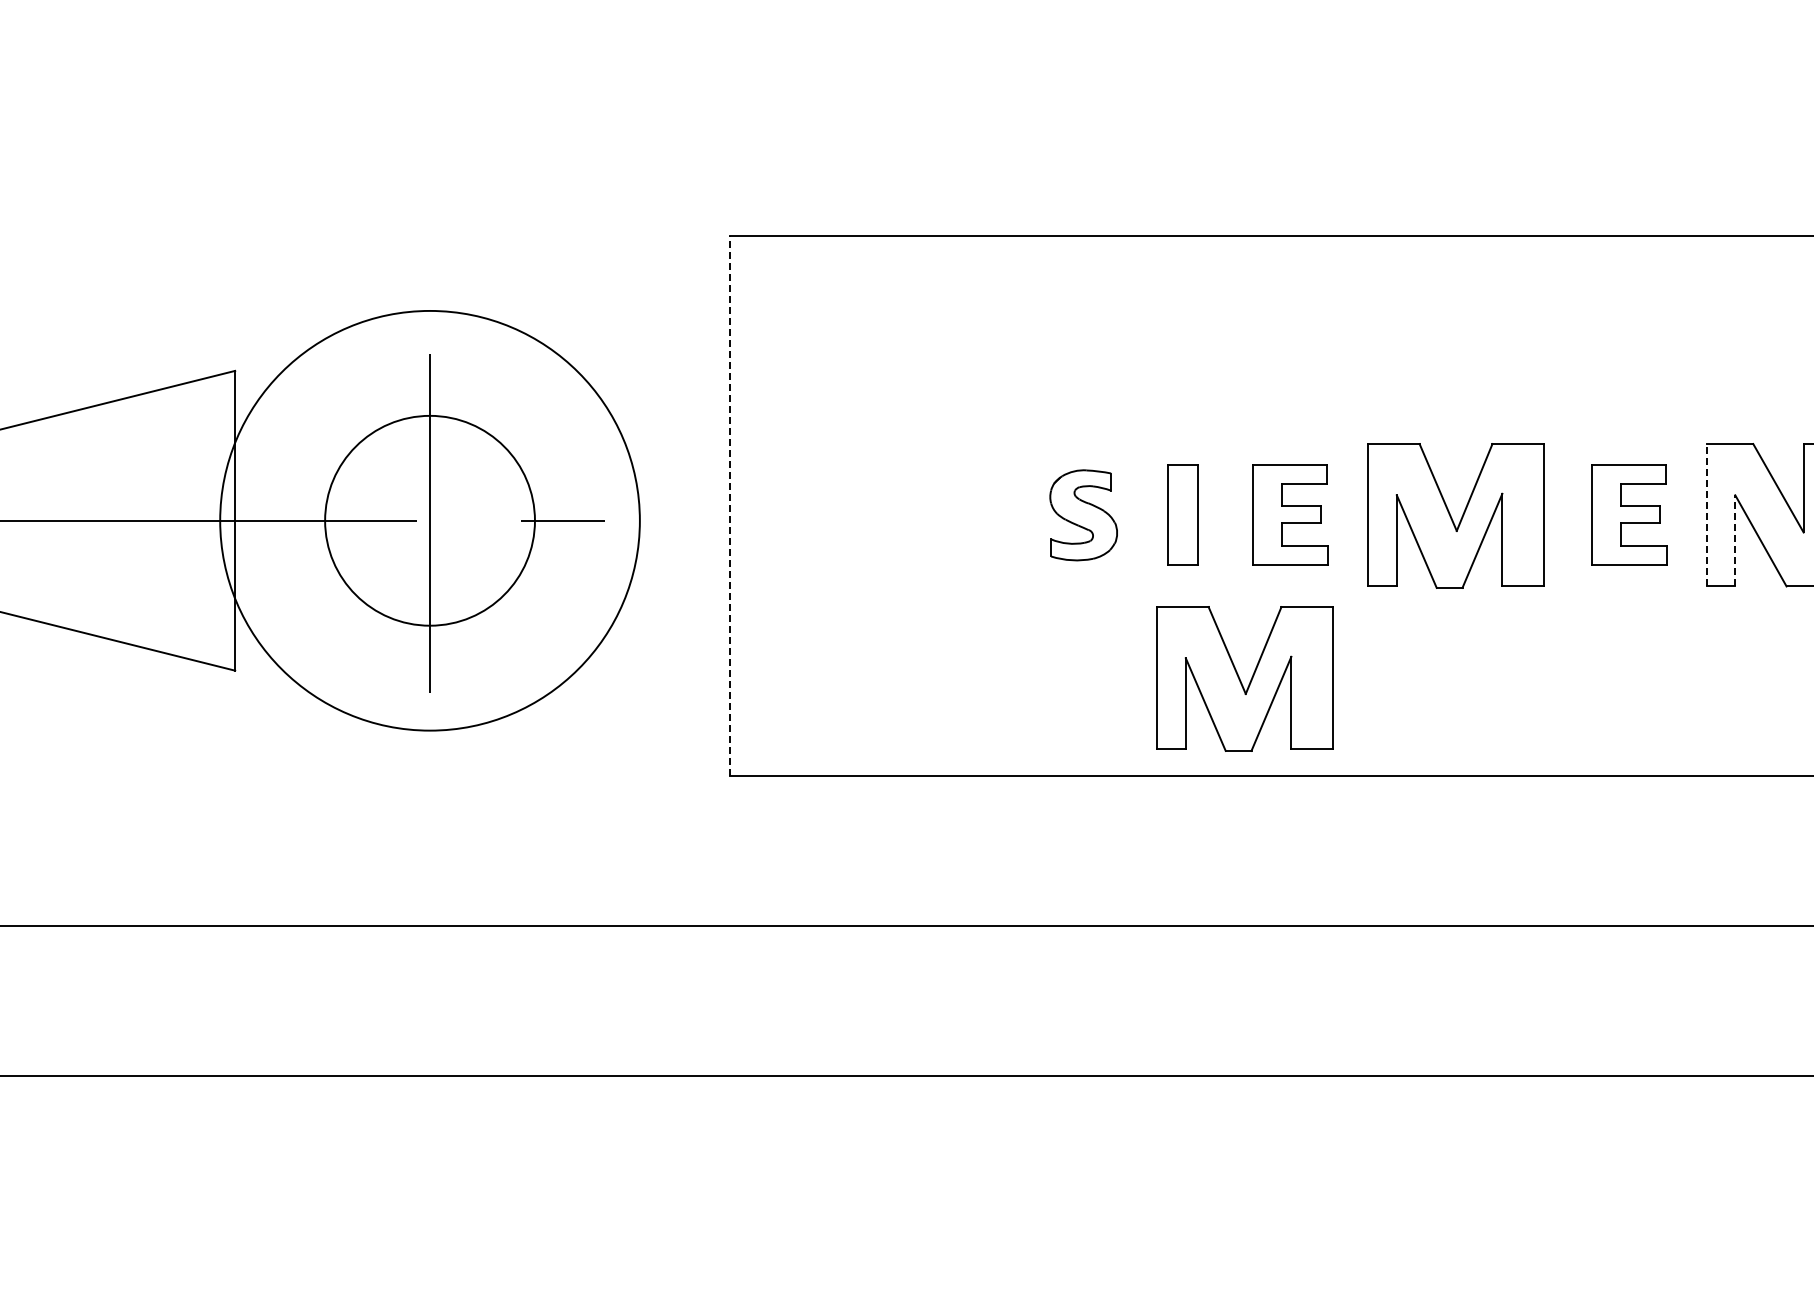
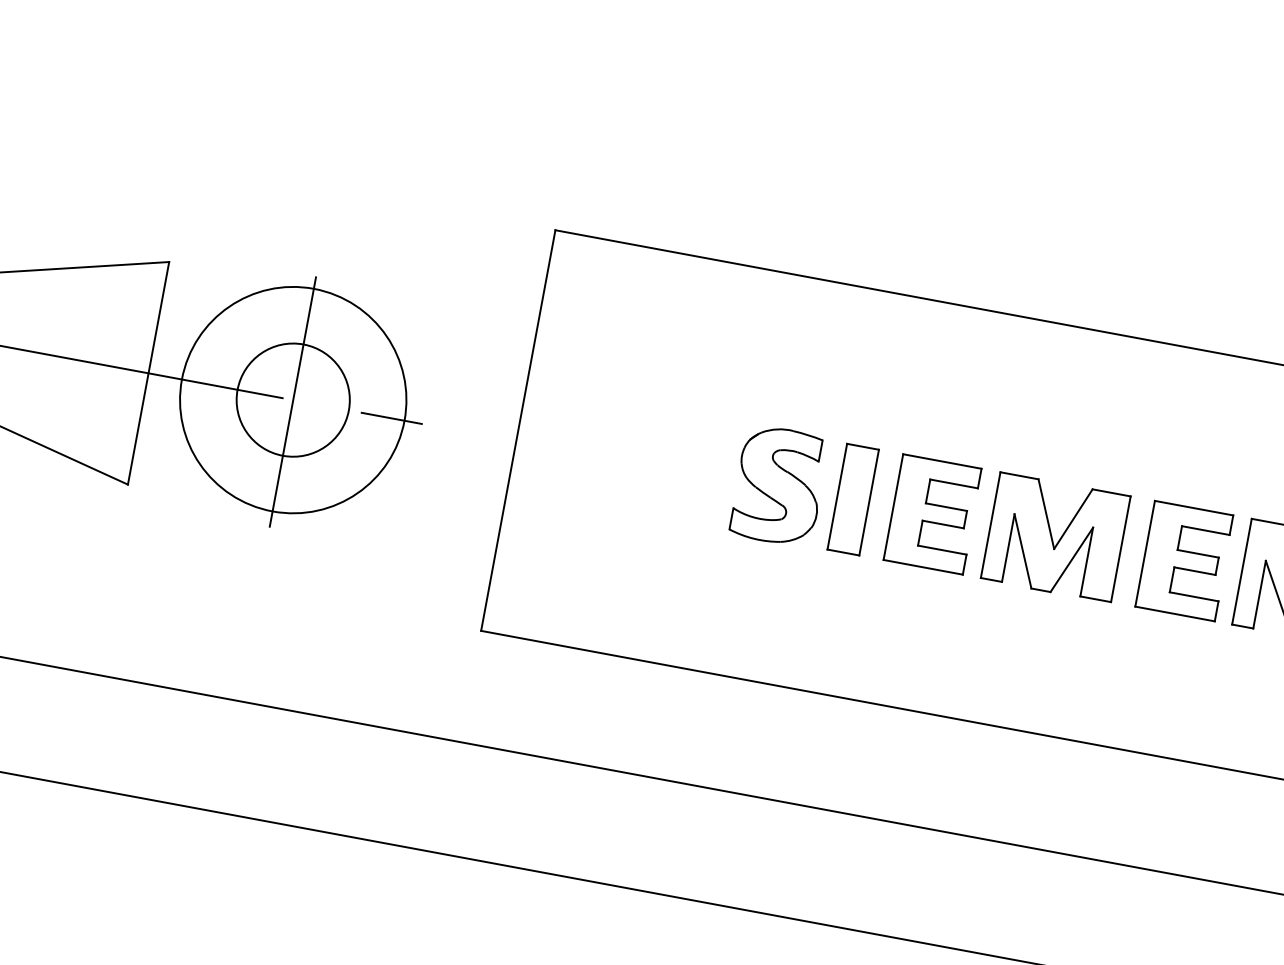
line: (730, 506) -> (518, 430), dashed -> solid
part: (1183, 514) -> (853, 499), size x1.43
part: (1290, 514) -> (932, 513), size x1.43
part: (1629, 514) -> (1184, 560), size x1.43
line: (1706, 514) -> (1241, 571), dashed -> solid
part: (1083, 515) -> (779, 486), size x1.67
circle: (429, 520) -> (292, 399), size x0.71
circle: (430, 520) -> (293, 399), size x0.71
line: (1735, 540) -> (1259, 594), dashed -> solid
part: (1244, 678) -> (876, 629), removed

